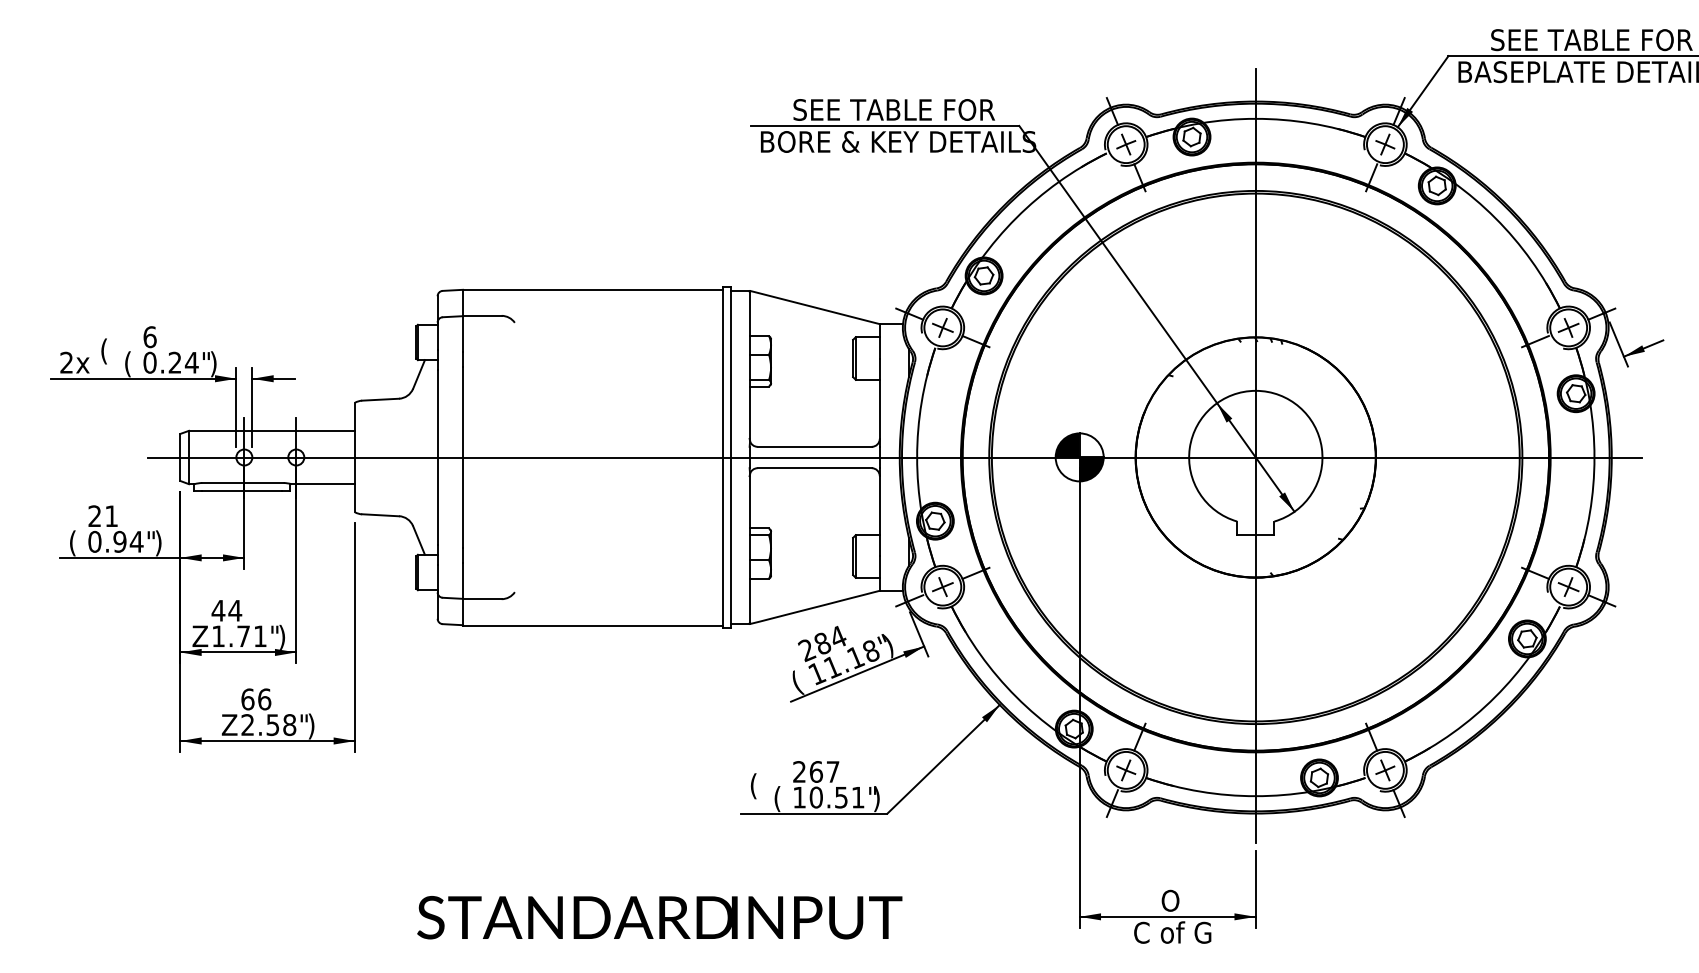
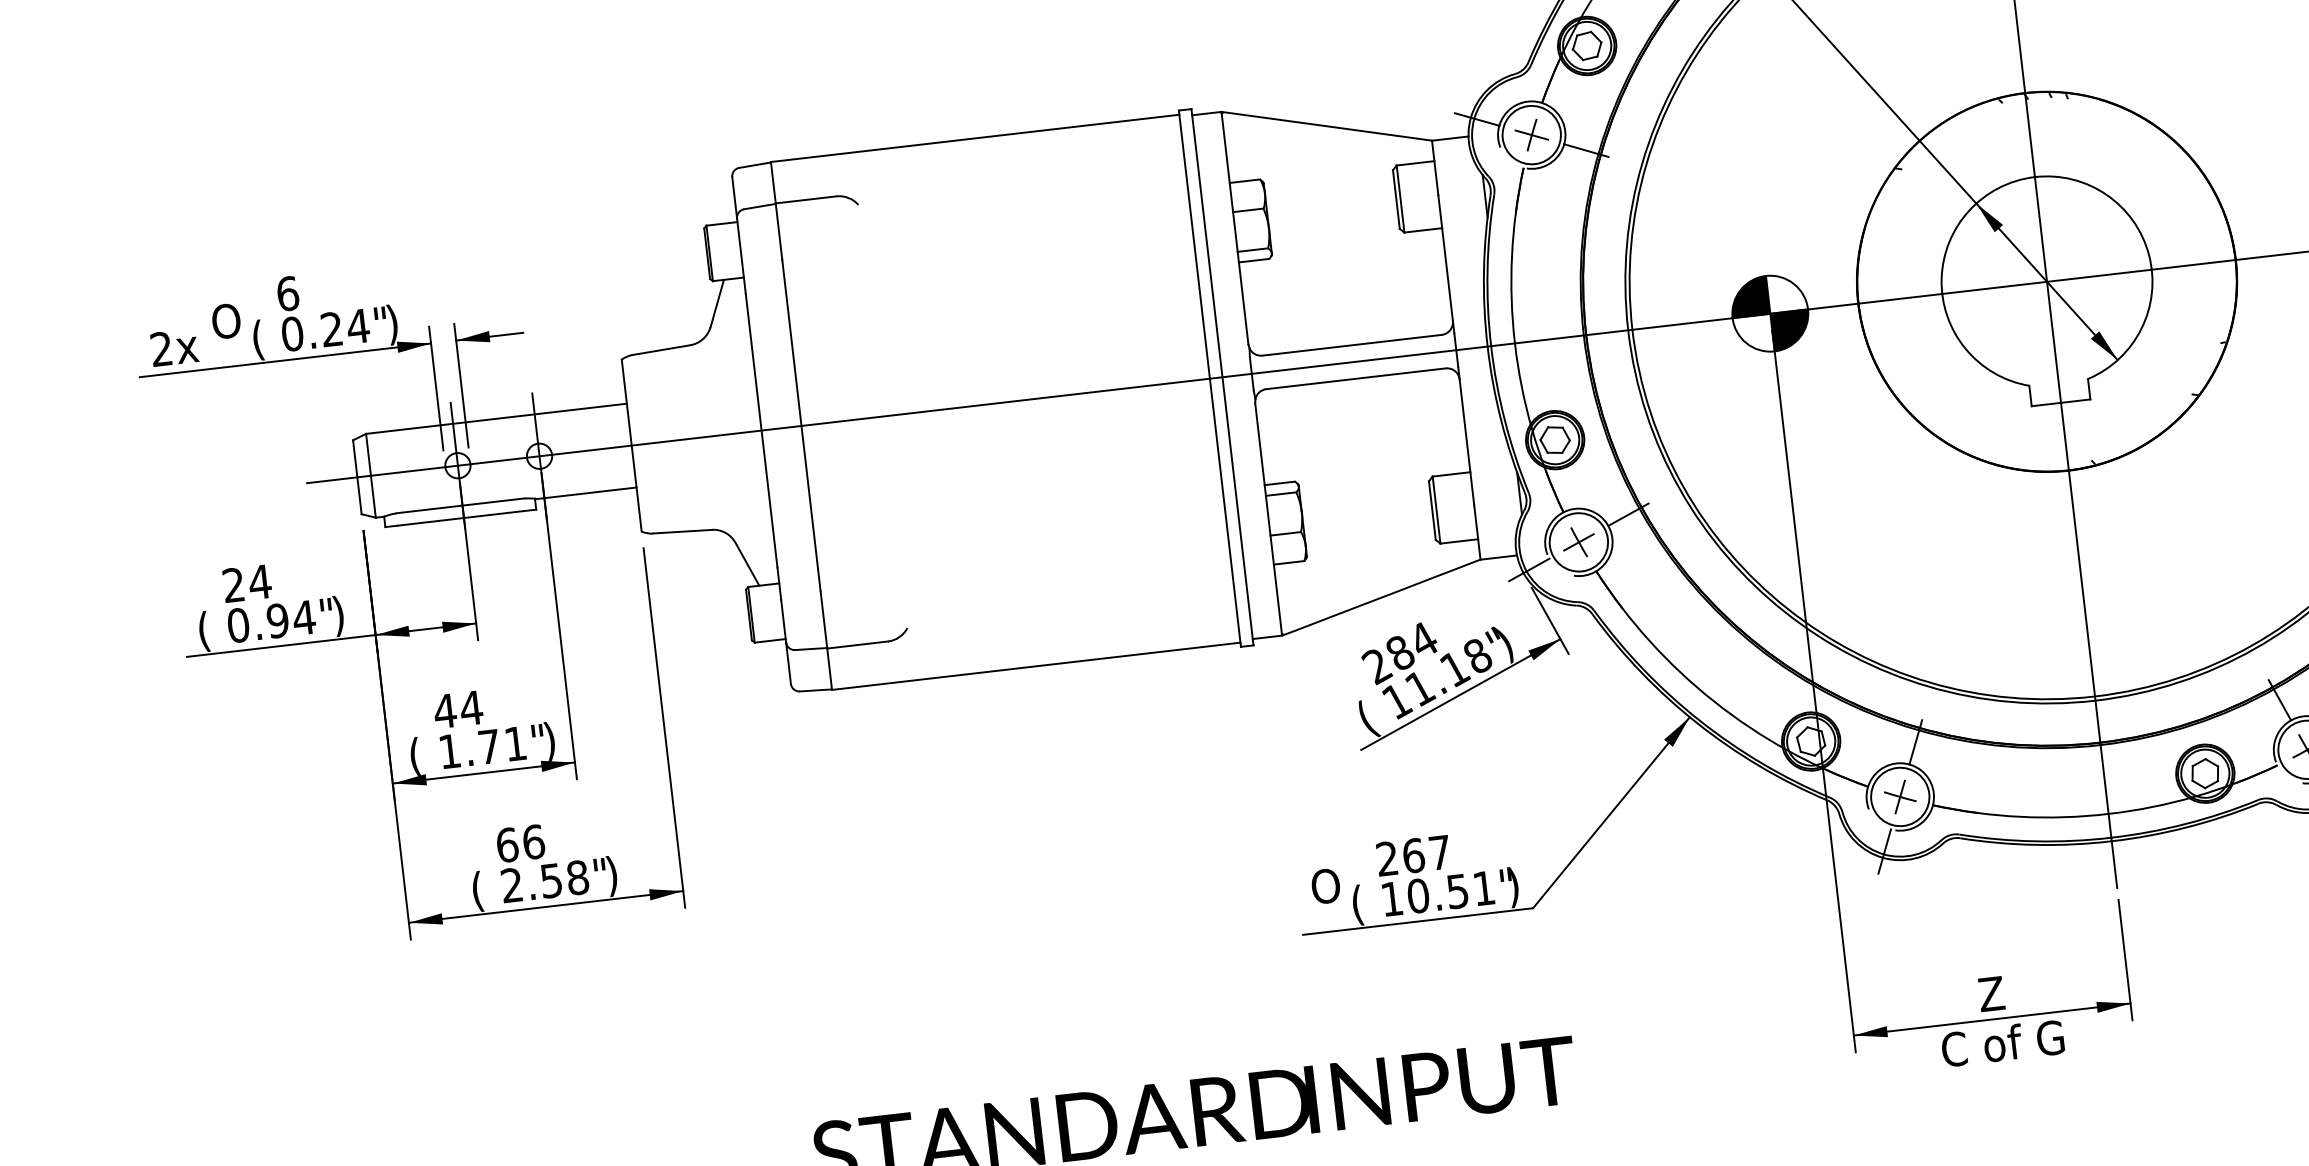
text: (109, 351) -> (226, 323), ( -> O
text: (111, 515) -> (259, 580), 21 -> 24
text: (200, 636) -> (421, 754), Z -> (
text: (229, 726) -> (483, 891), Z -> (
text: (758, 786) -> (1325, 889), ( -> O
text: (1170, 900) -> (1993, 993), O -> Z

